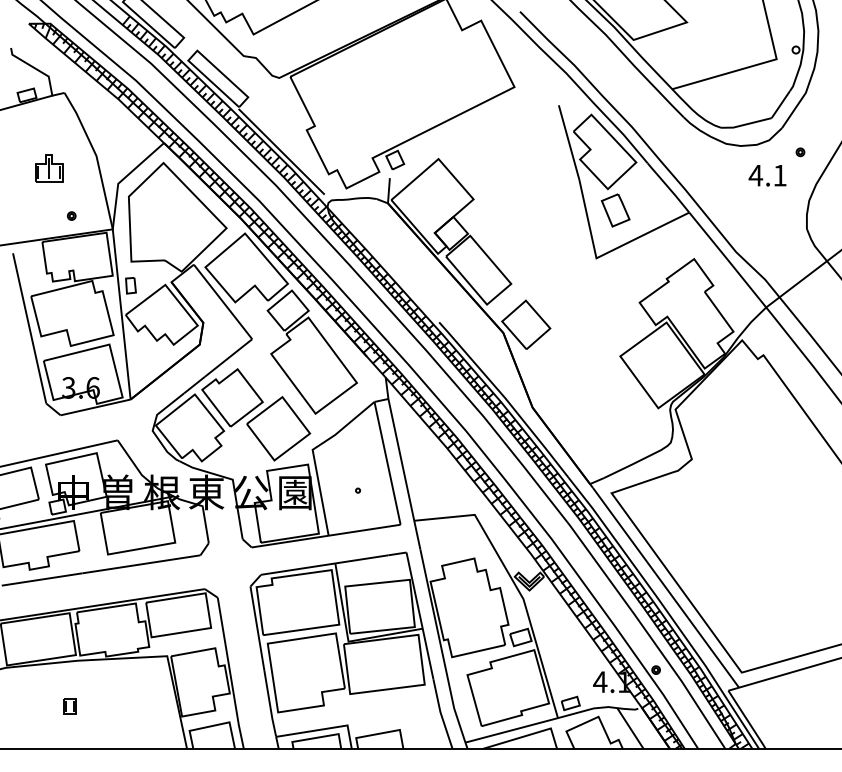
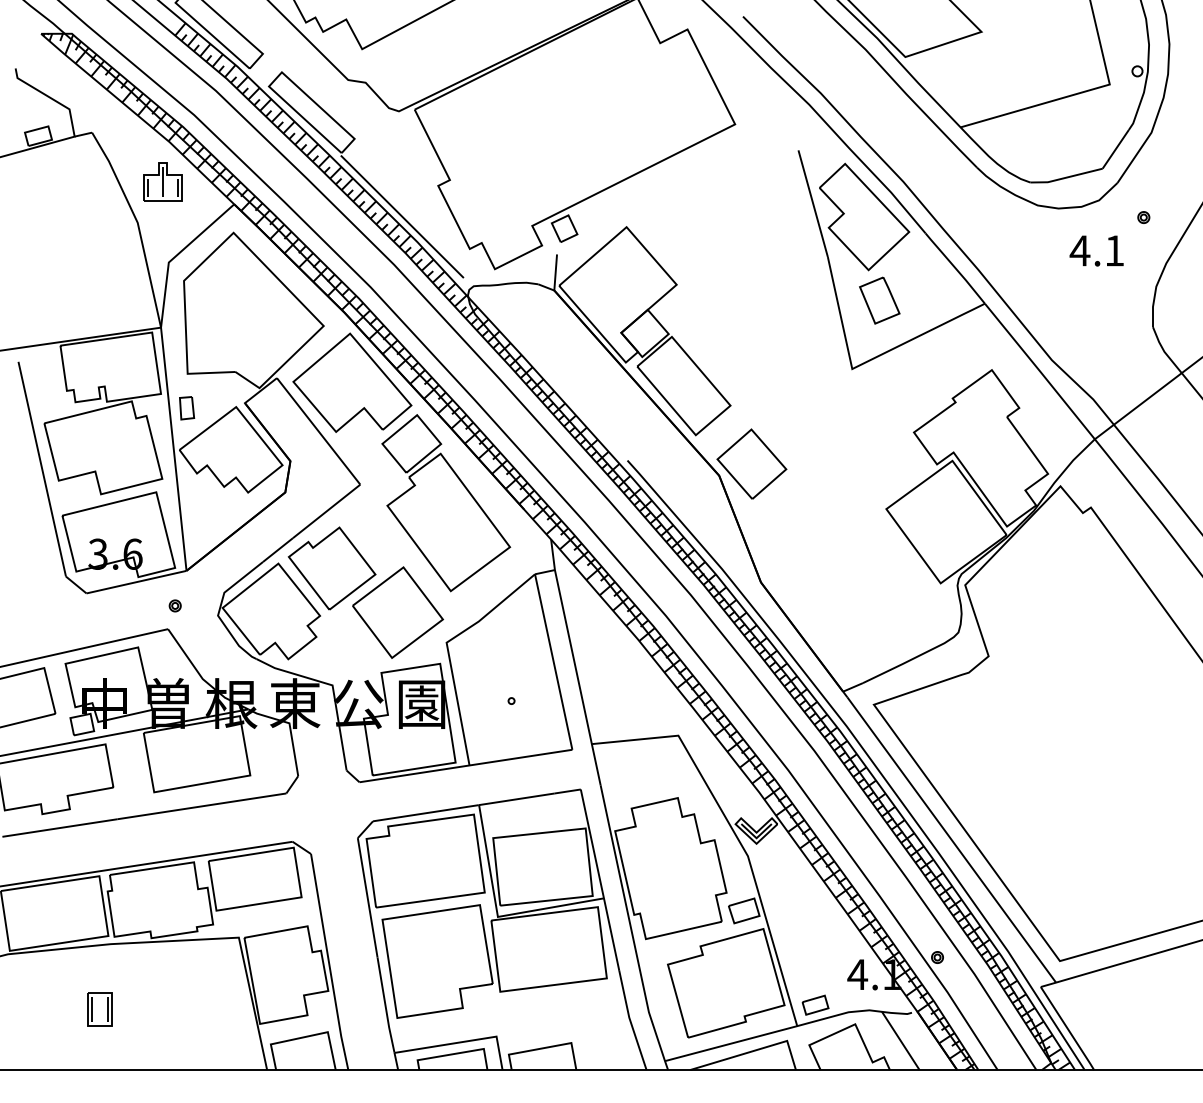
part: (49, 168) -> (163, 182), moved
part: (71, 215) -> (174, 605), moved
part: (70, 706) -> (100, 1009), size x1.43

